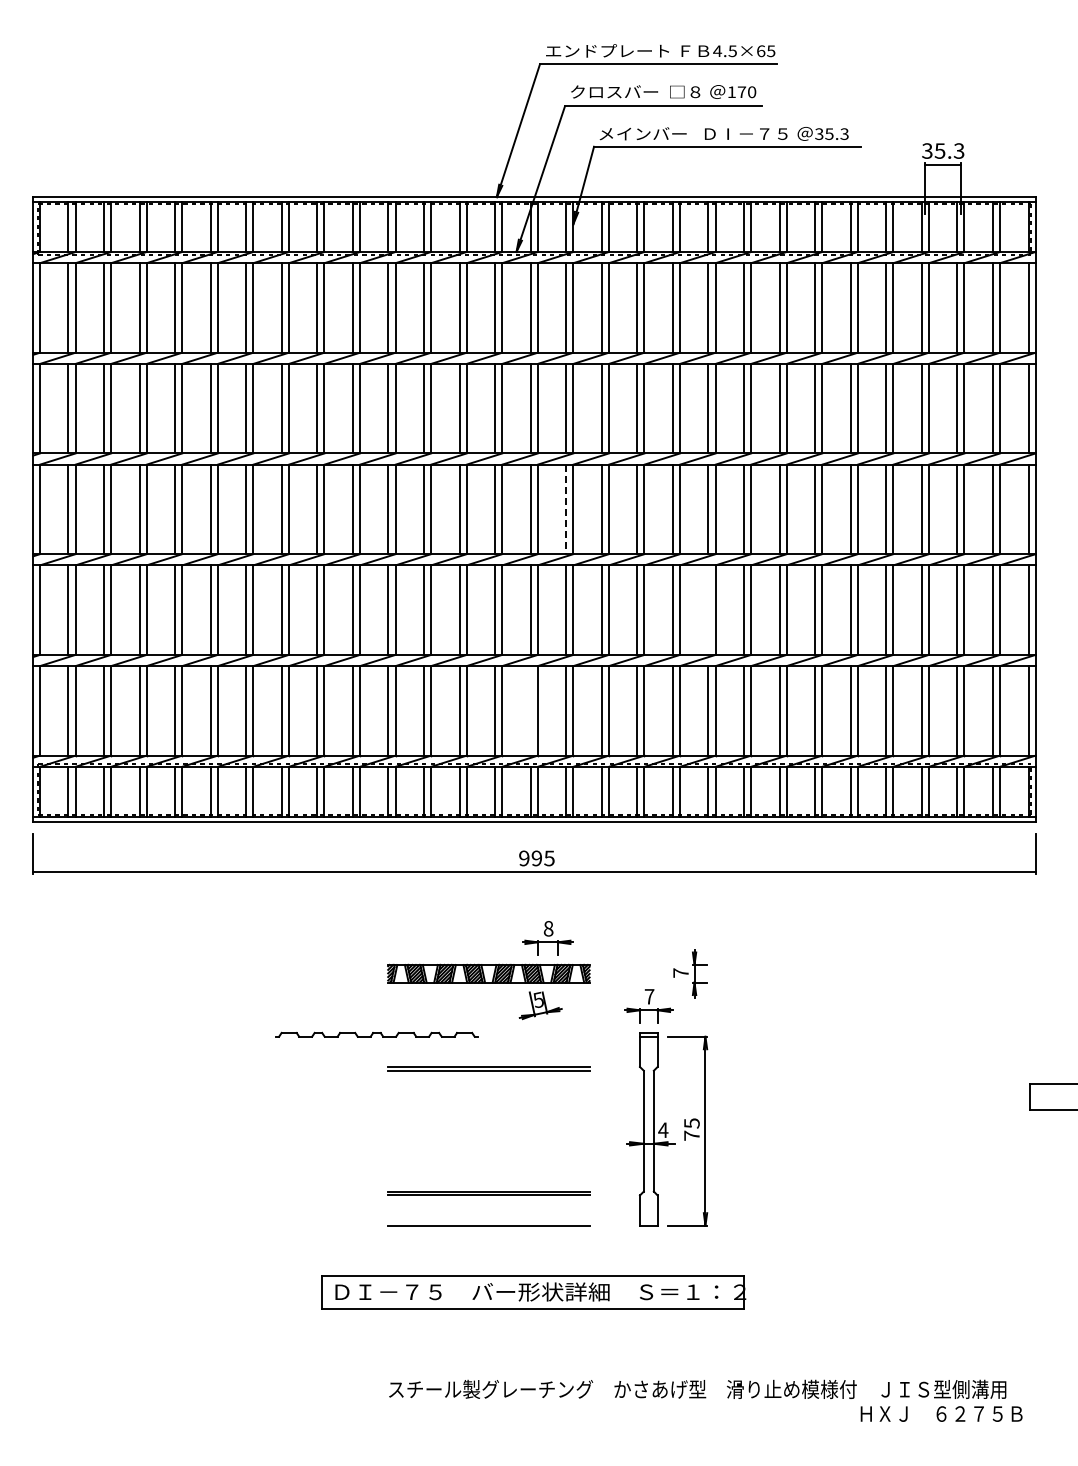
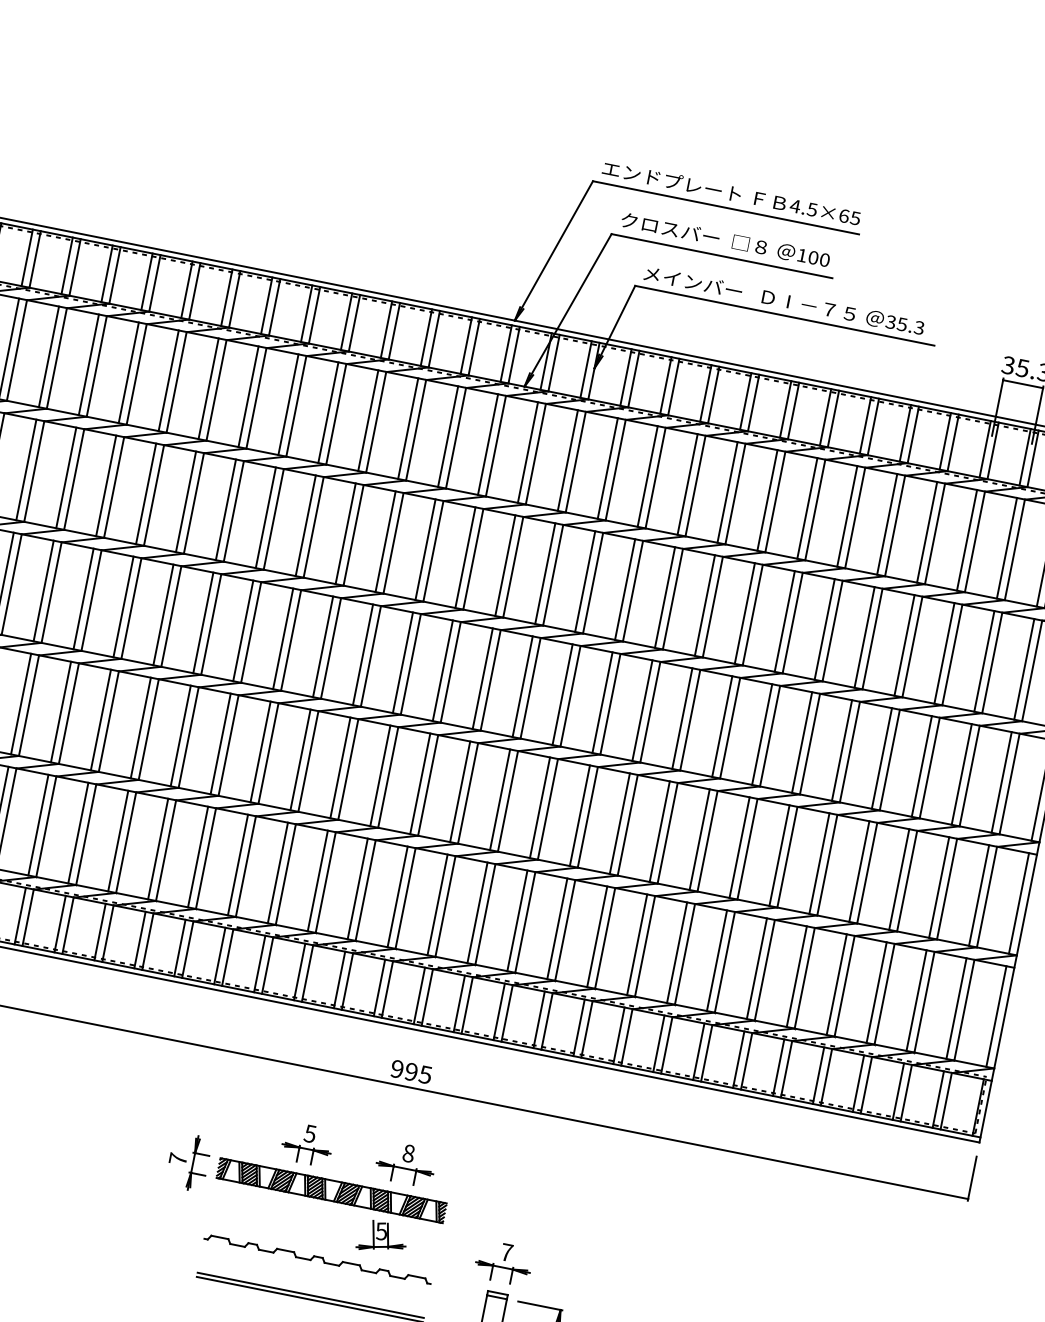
text: (741, 92) -> (812, 258), 170 -> 100
line: (566, 509) -> (522, 686), dashed -> solid
line: (708, 609) -> (659, 831), added
line: (530, 710) -> (437, 904), added
part: (460, 938) -> (307, 1144), added
part: (690, 973) -> (188, 1161), moved
part: (376, 1034) -> (317, 1258), moved

